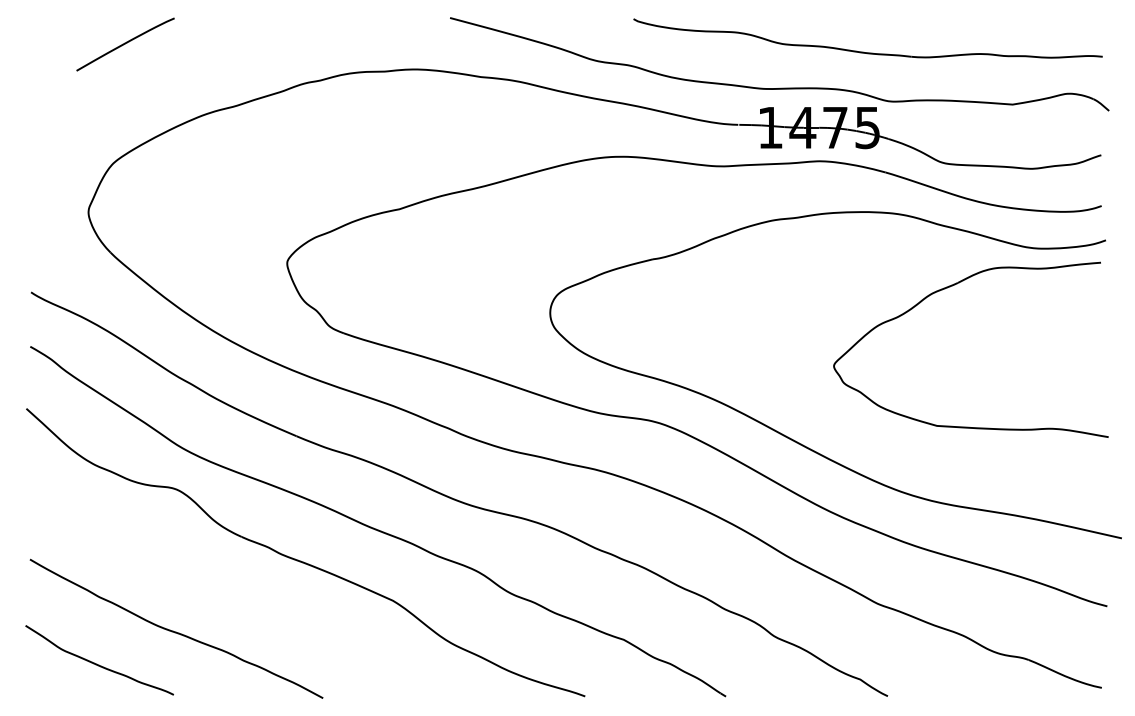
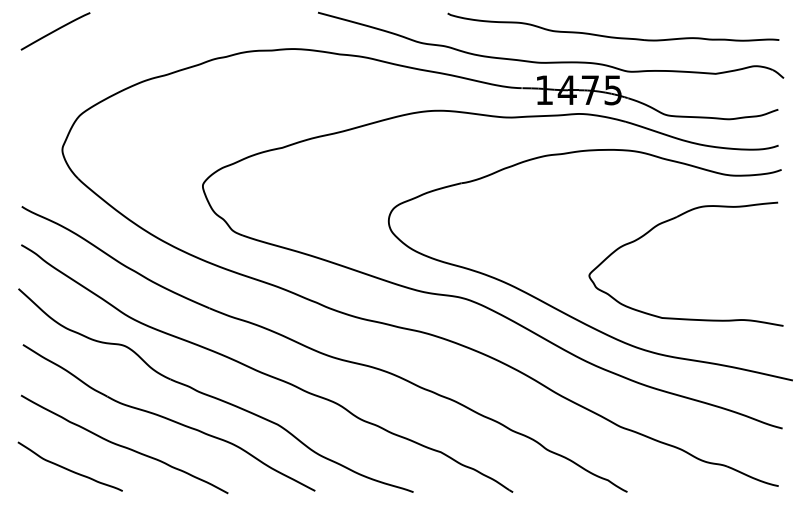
curve: (125, 44) -> (55, 31), moved
part: (947, 289) -> (669, 221), moved
part: (238, 590) -> (168, 417), added

